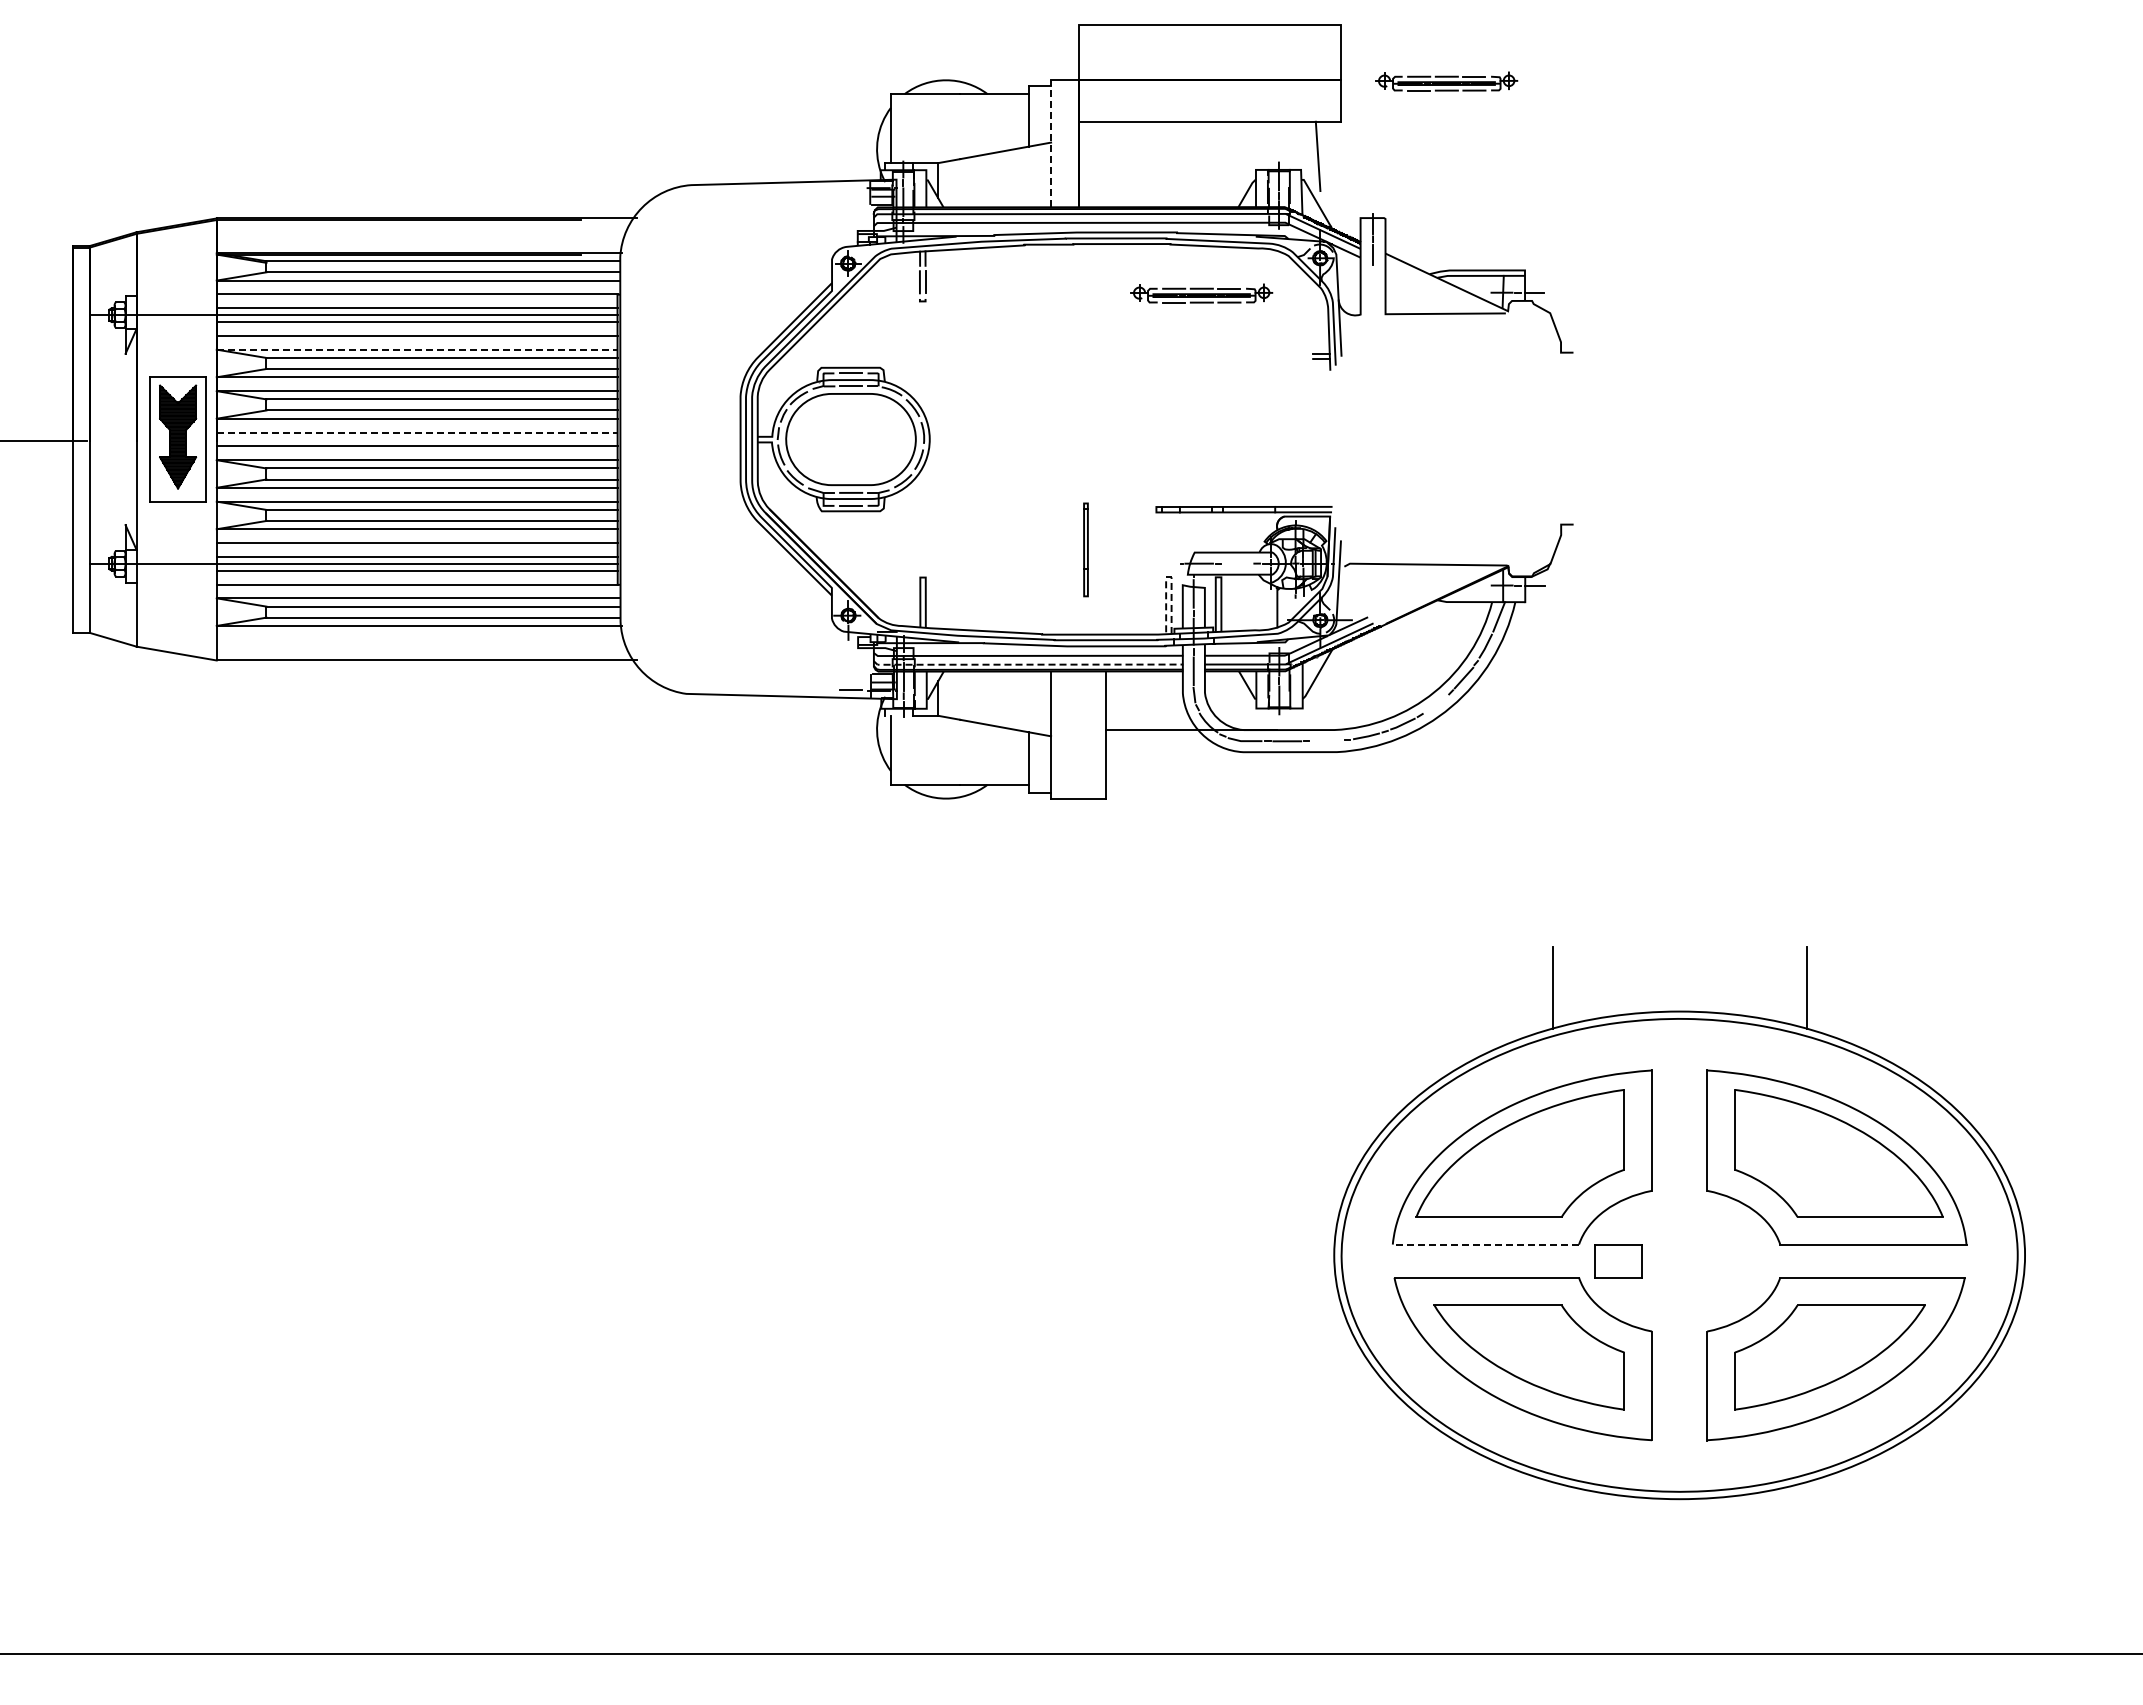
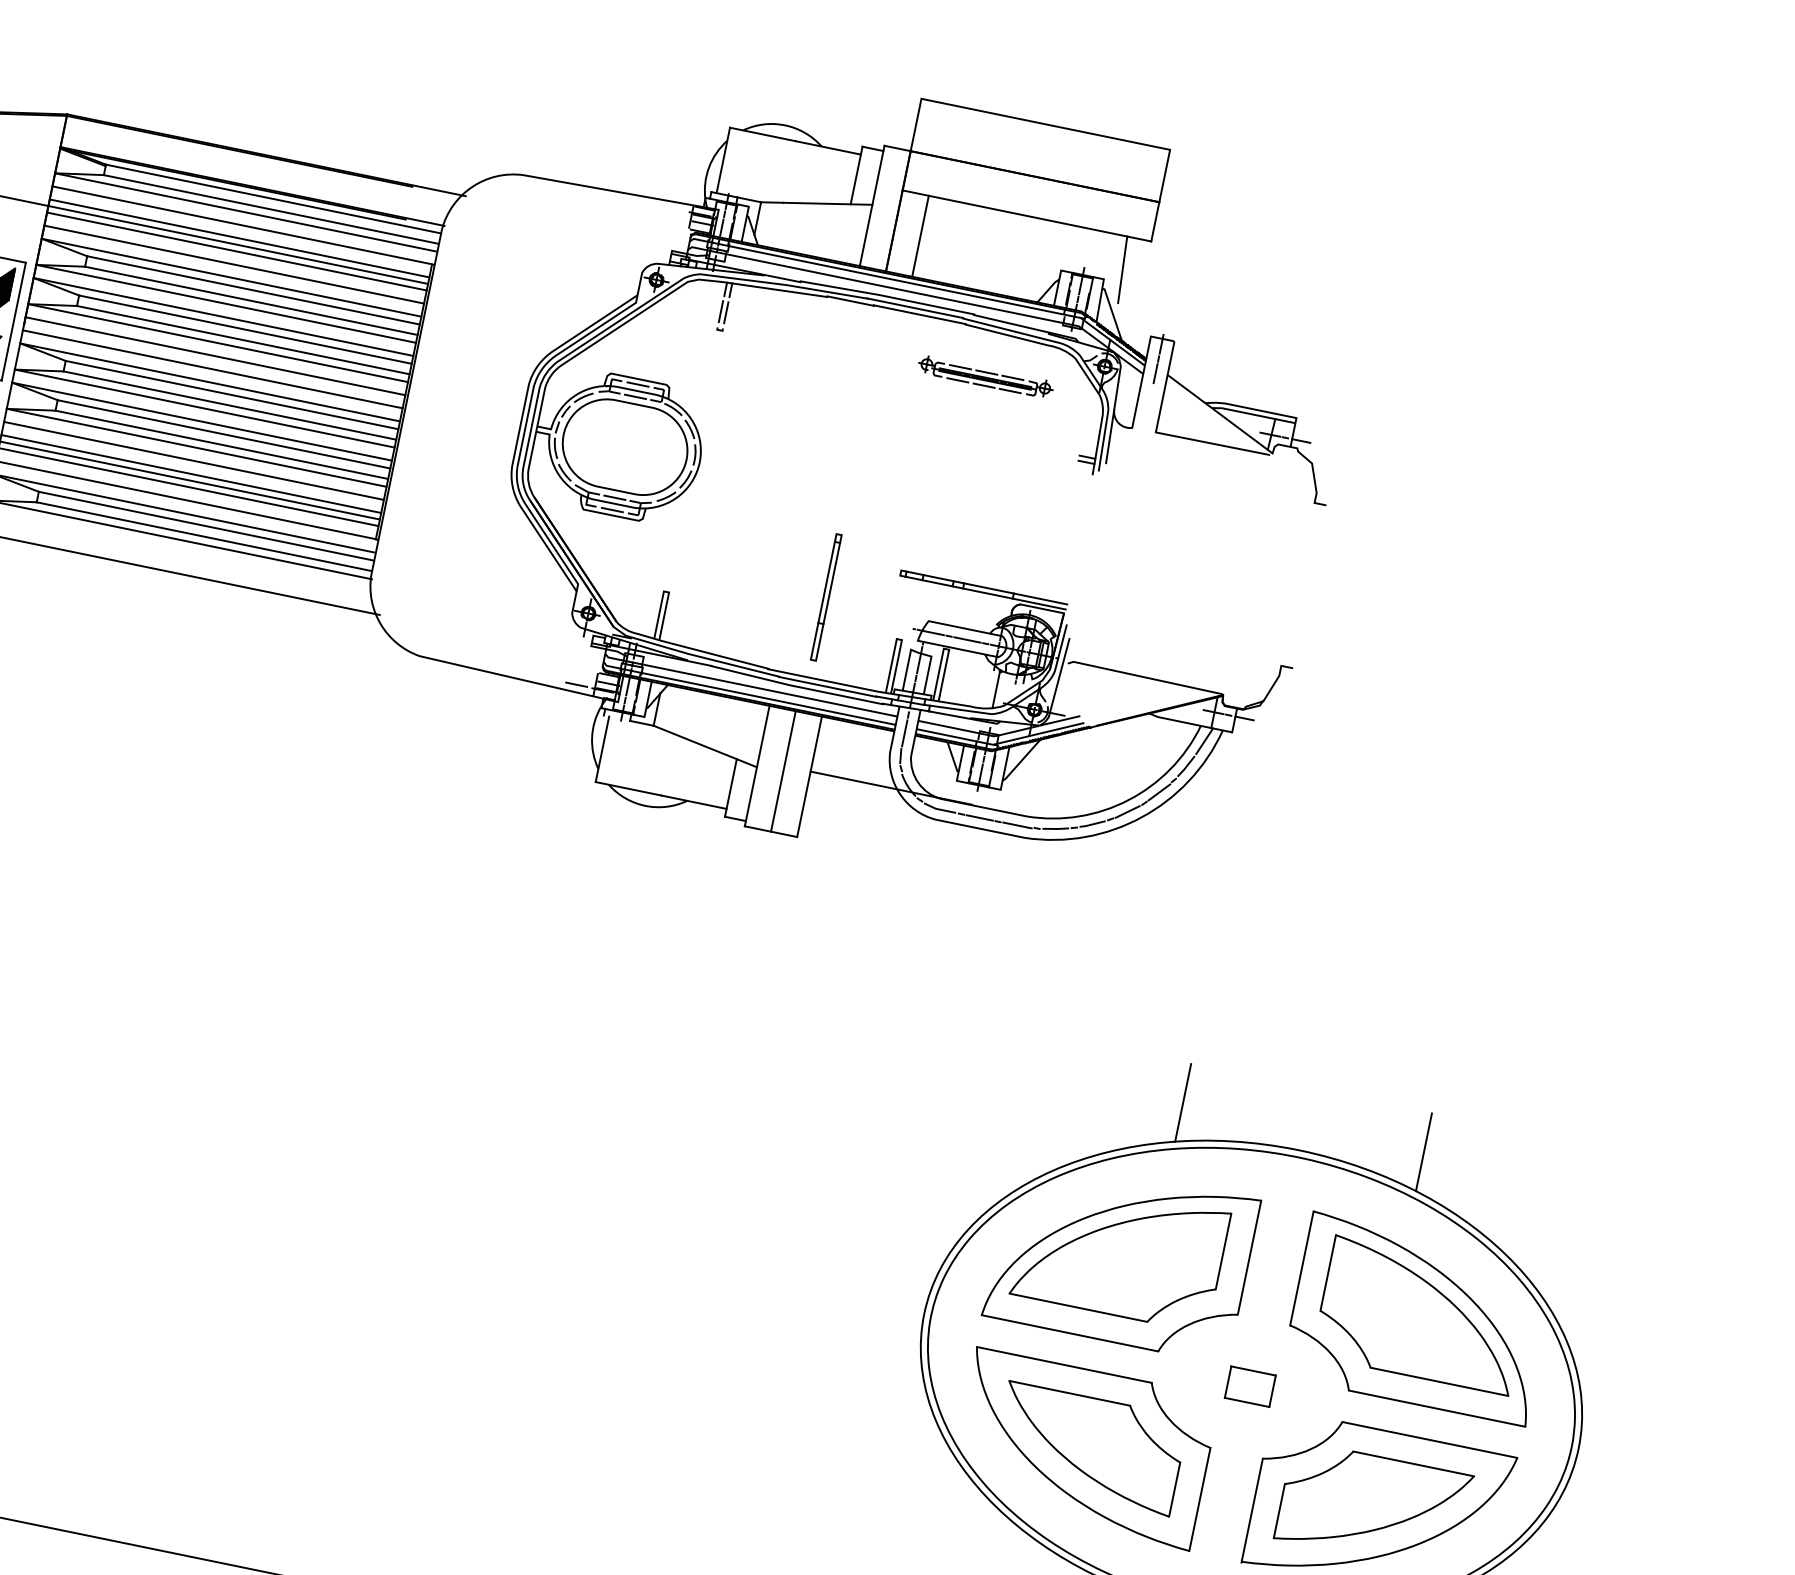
part: (1446, 81) -> (1258, 223), removed
line: (1051, 143) -> (872, 205), dashed -> solid
line: (1106, 164) -> (920, 236), added
line: (417, 349) -> (231, 277), dashed -> solid
line: (417, 432) -> (215, 356), dashed -> solid
part: (1085, 549) -> (825, 596), size x1.43
line: (1237, 563) -> (967, 639), added
line: (1168, 577) -> (899, 639), dashed -> solid
line: (1027, 664) -> (748, 694), dashed -> solid
line: (1435, 704) -> (1127, 811), added
line: (1078, 734) -> (783, 770), added
line: (1327, 741) -> (1017, 825), added
line: (1485, 1244) -> (1069, 1333), dashed -> solid
part: (1618, 1261) -> (1250, 1386), moved

